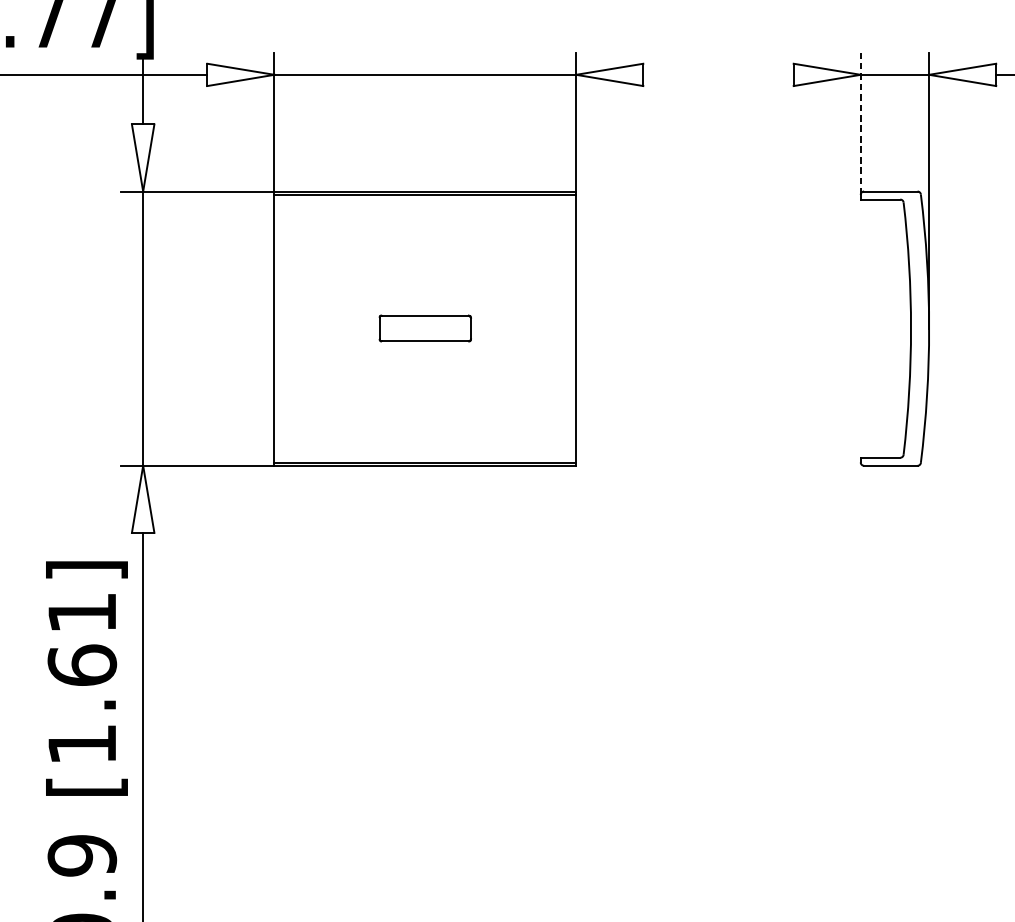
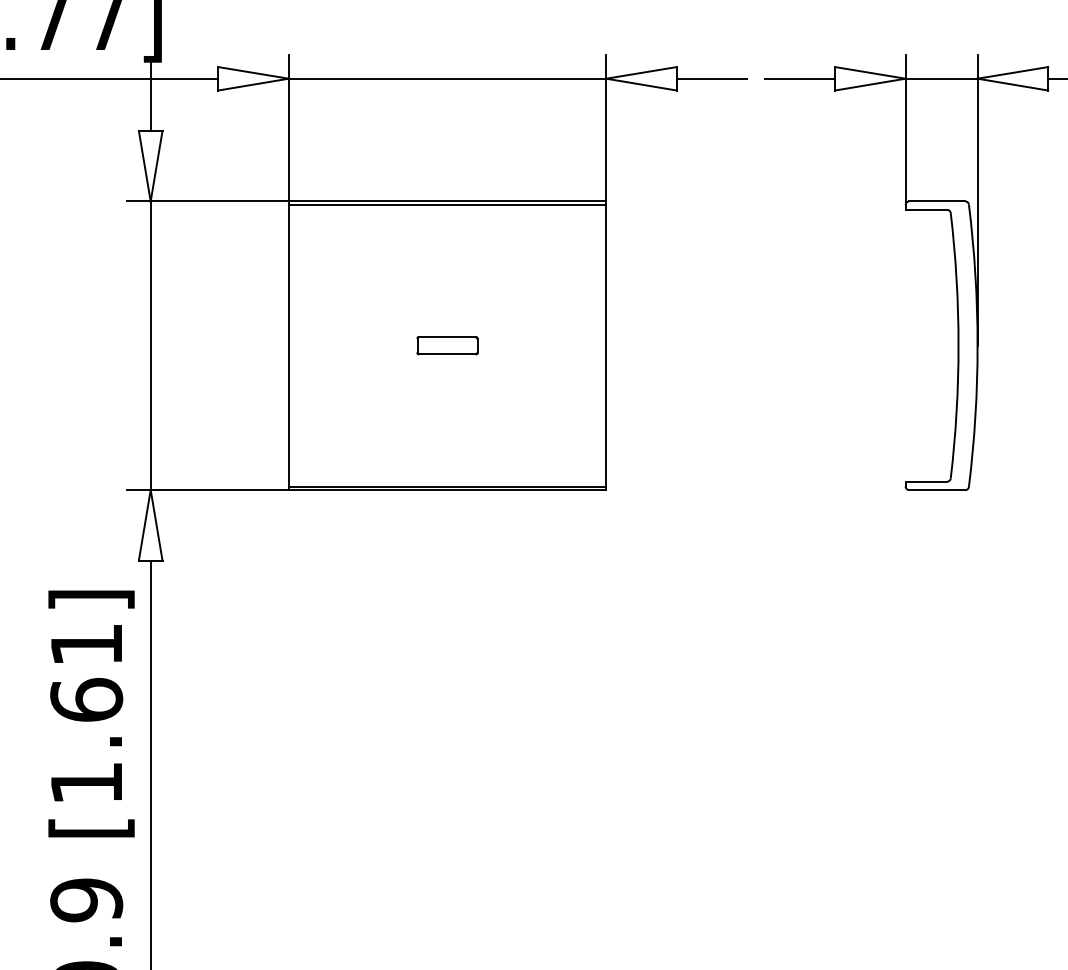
line: (676, 74) -> (711, 78), added
line: (759, 74) -> (799, 78), added
line: (860, 124) -> (905, 130), dashed -> solid
part: (425, 328) -> (447, 345), size x0.62

